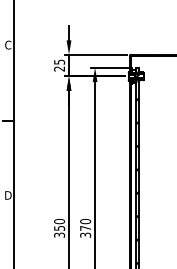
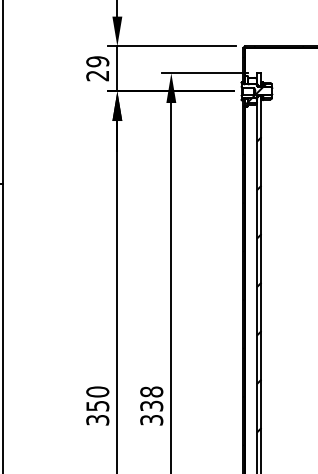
text: (59, 61) -> (97, 60), 25 -> 29
text: (85, 224) -> (151, 398), 370 -> 338

